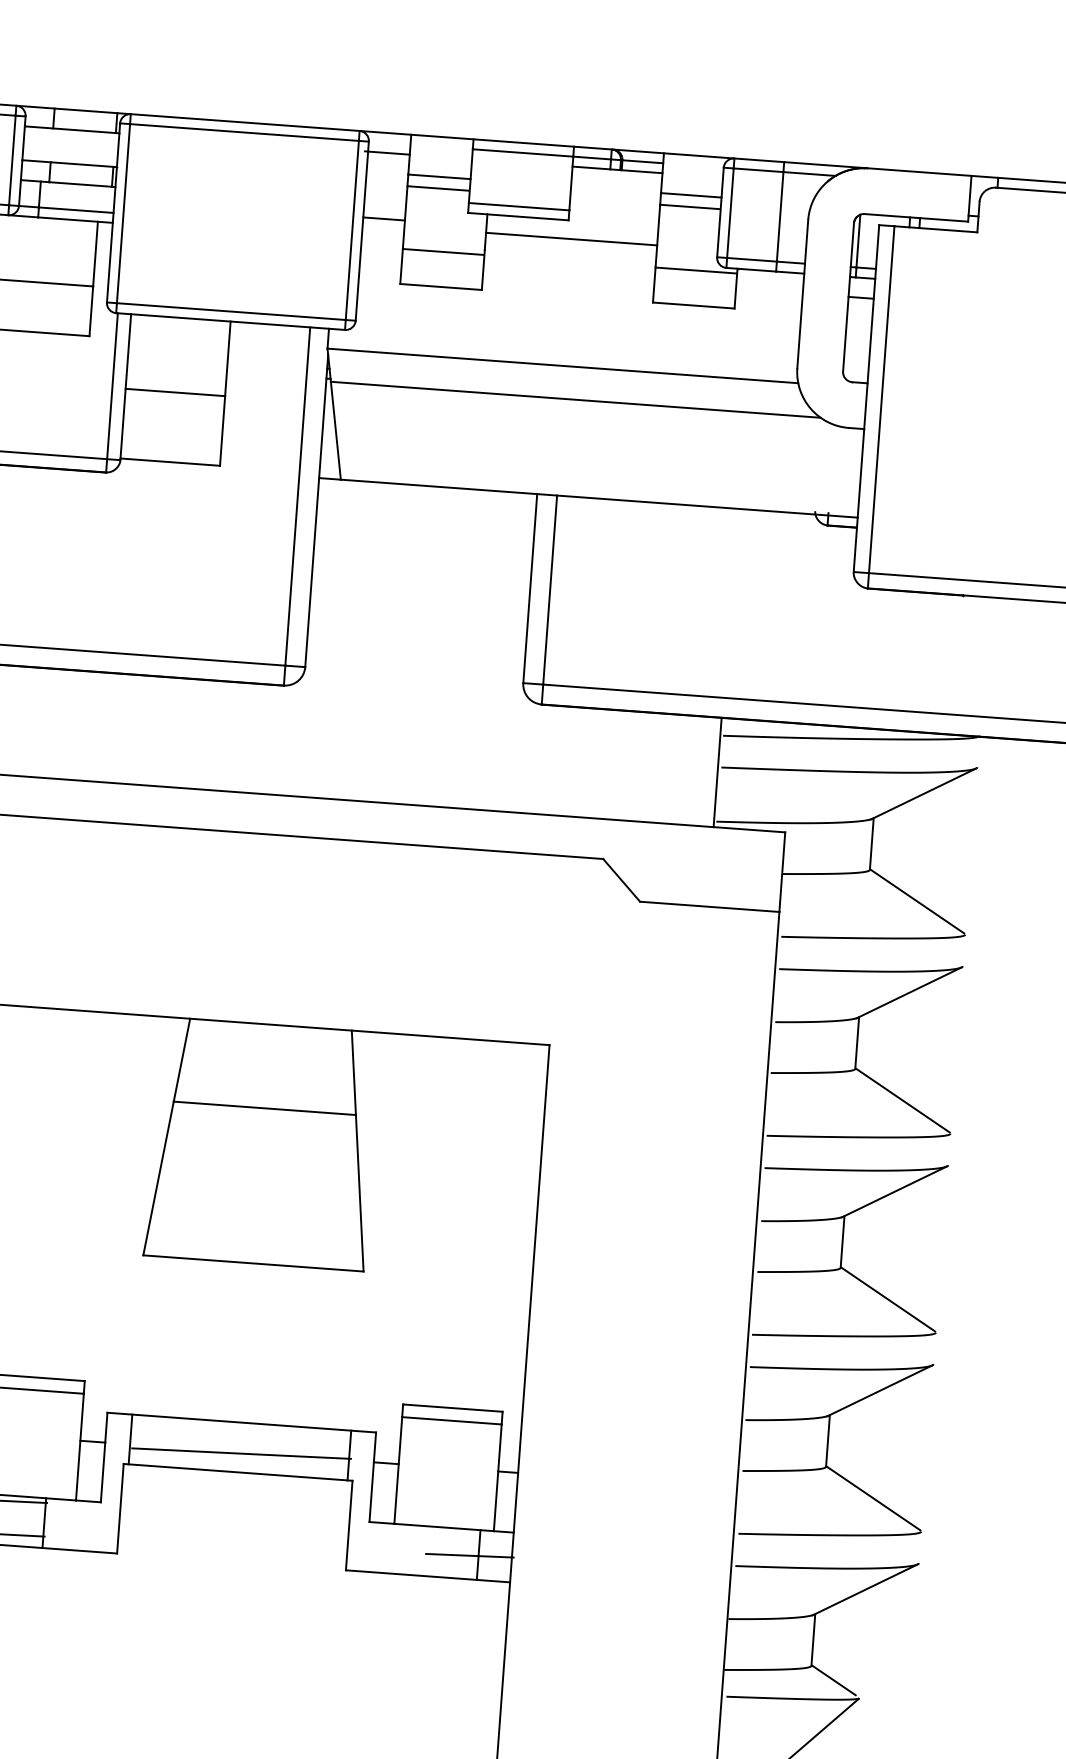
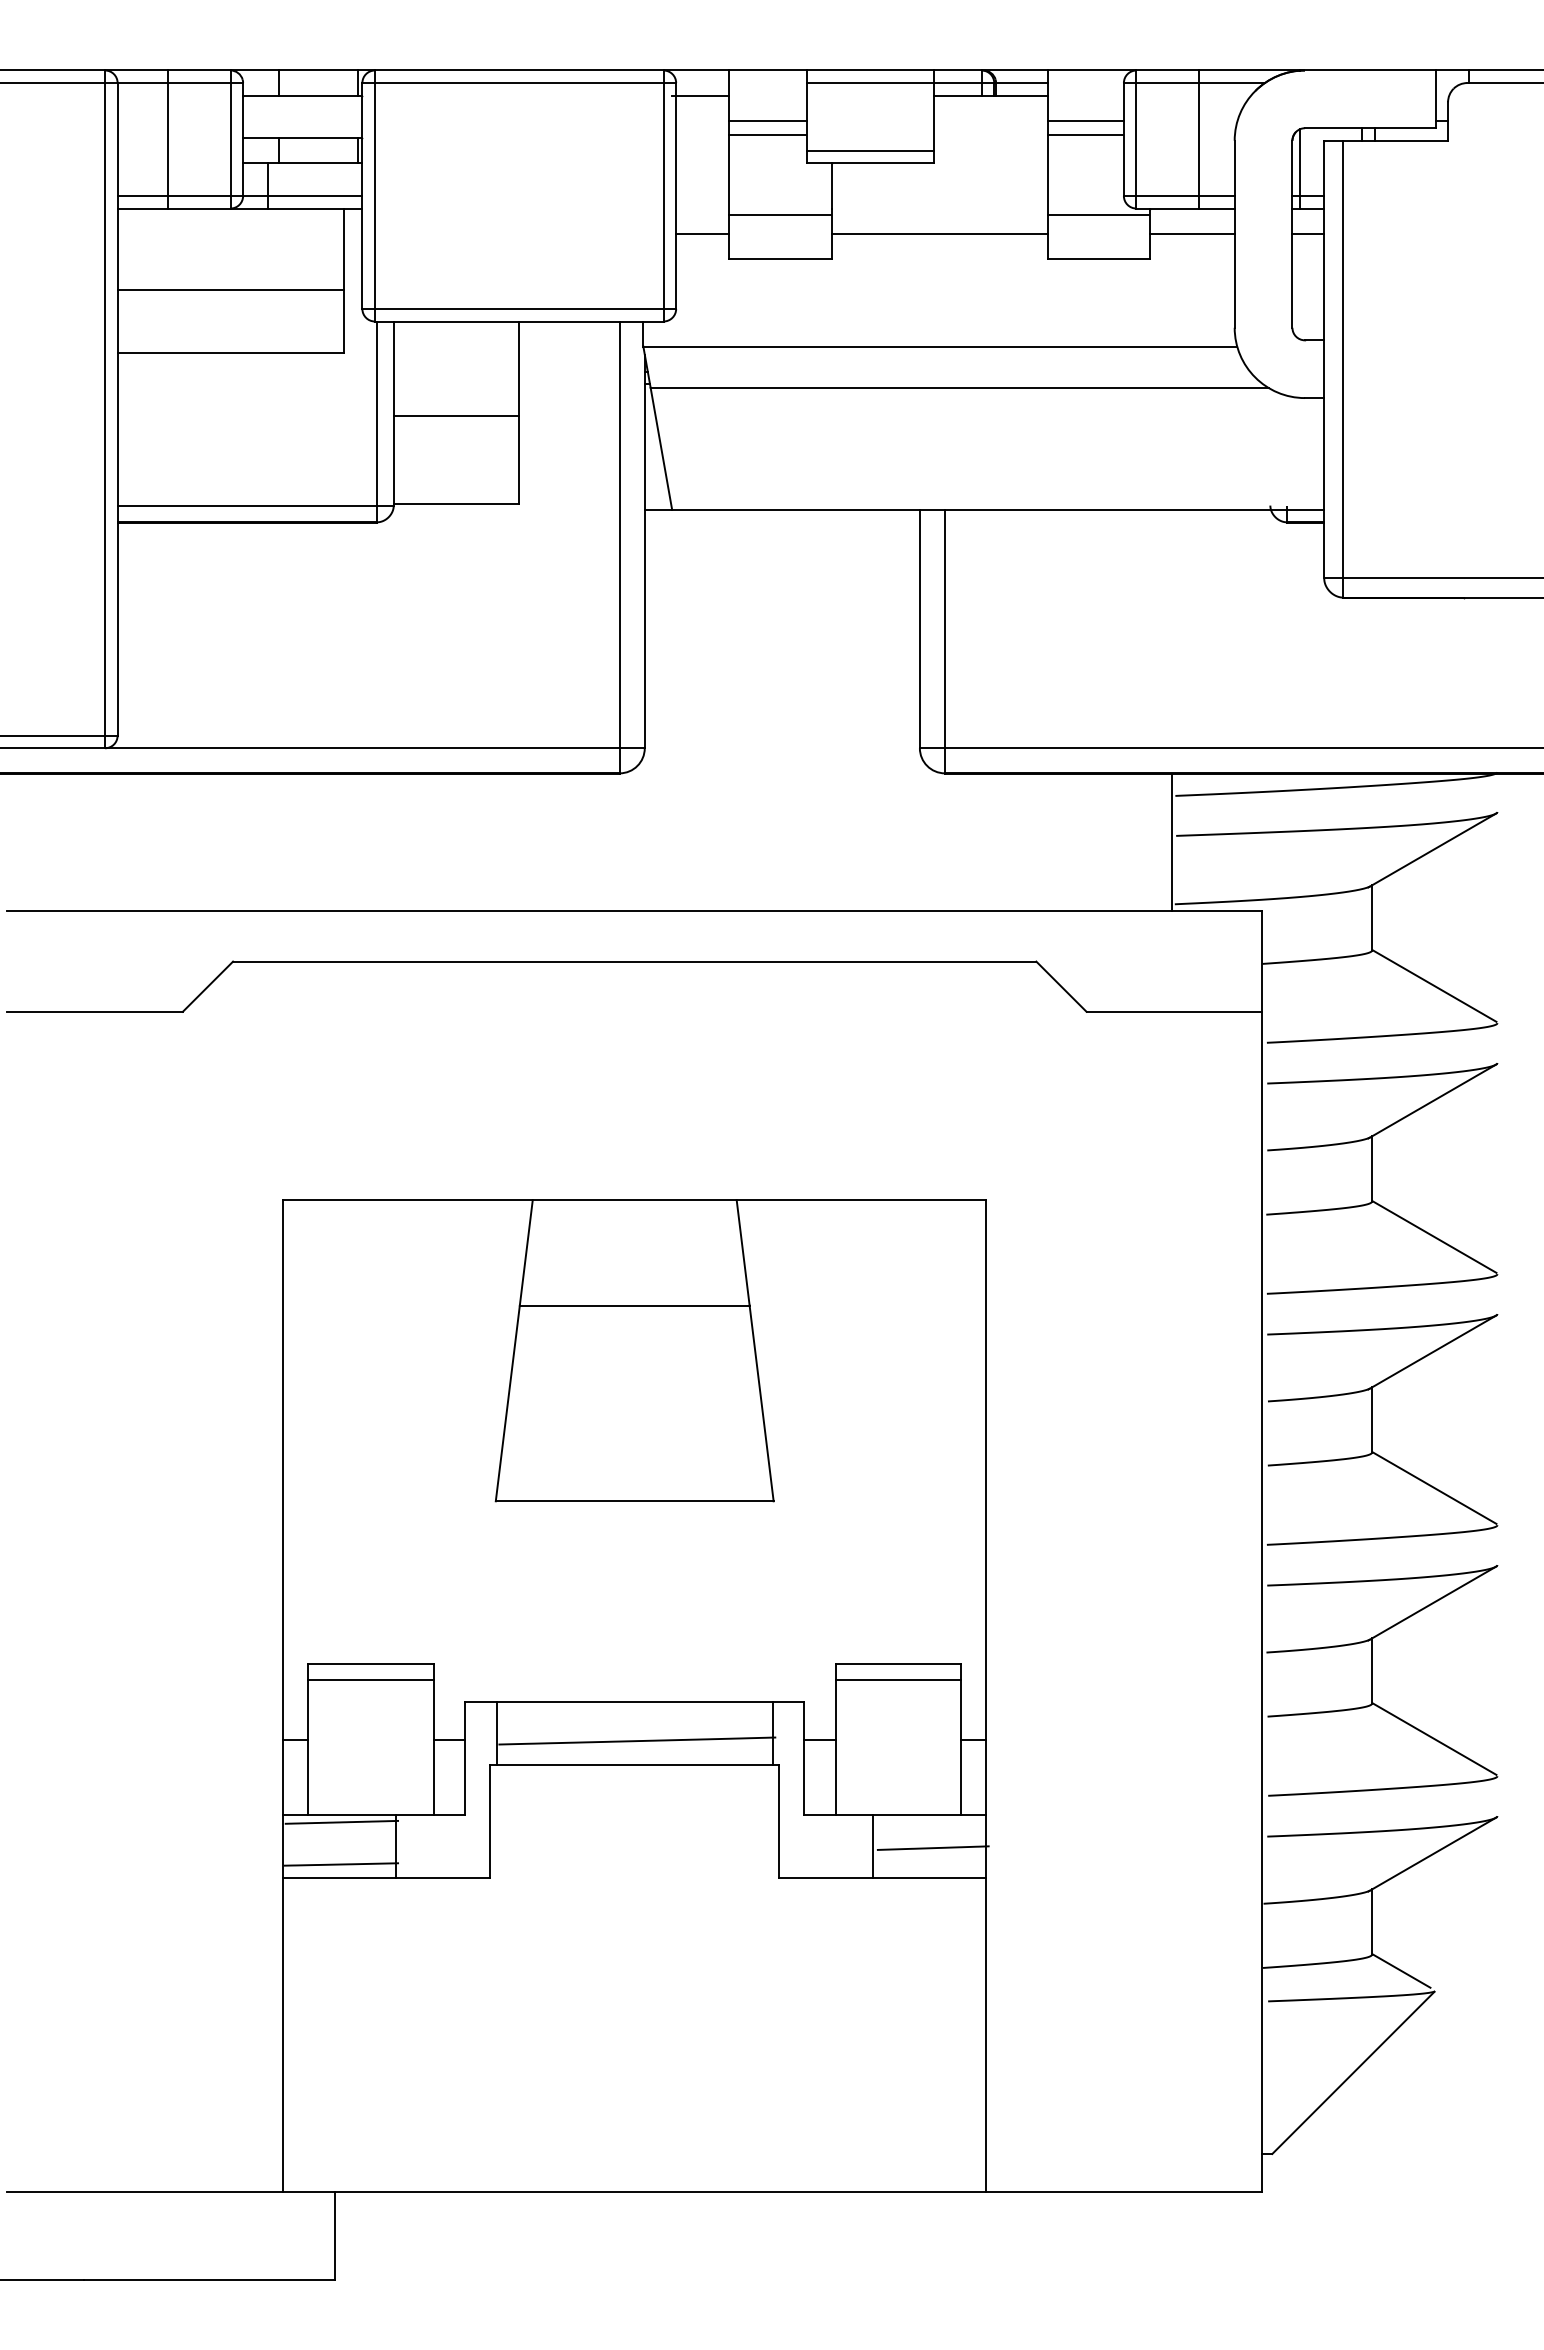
line: (384, 218) -> (702, 233), moved
line: (571, 238) -> (939, 233), moved
line: (769, 290) -> (1192, 233), added
line: (478, 1555) -> (873, 1846), moved

